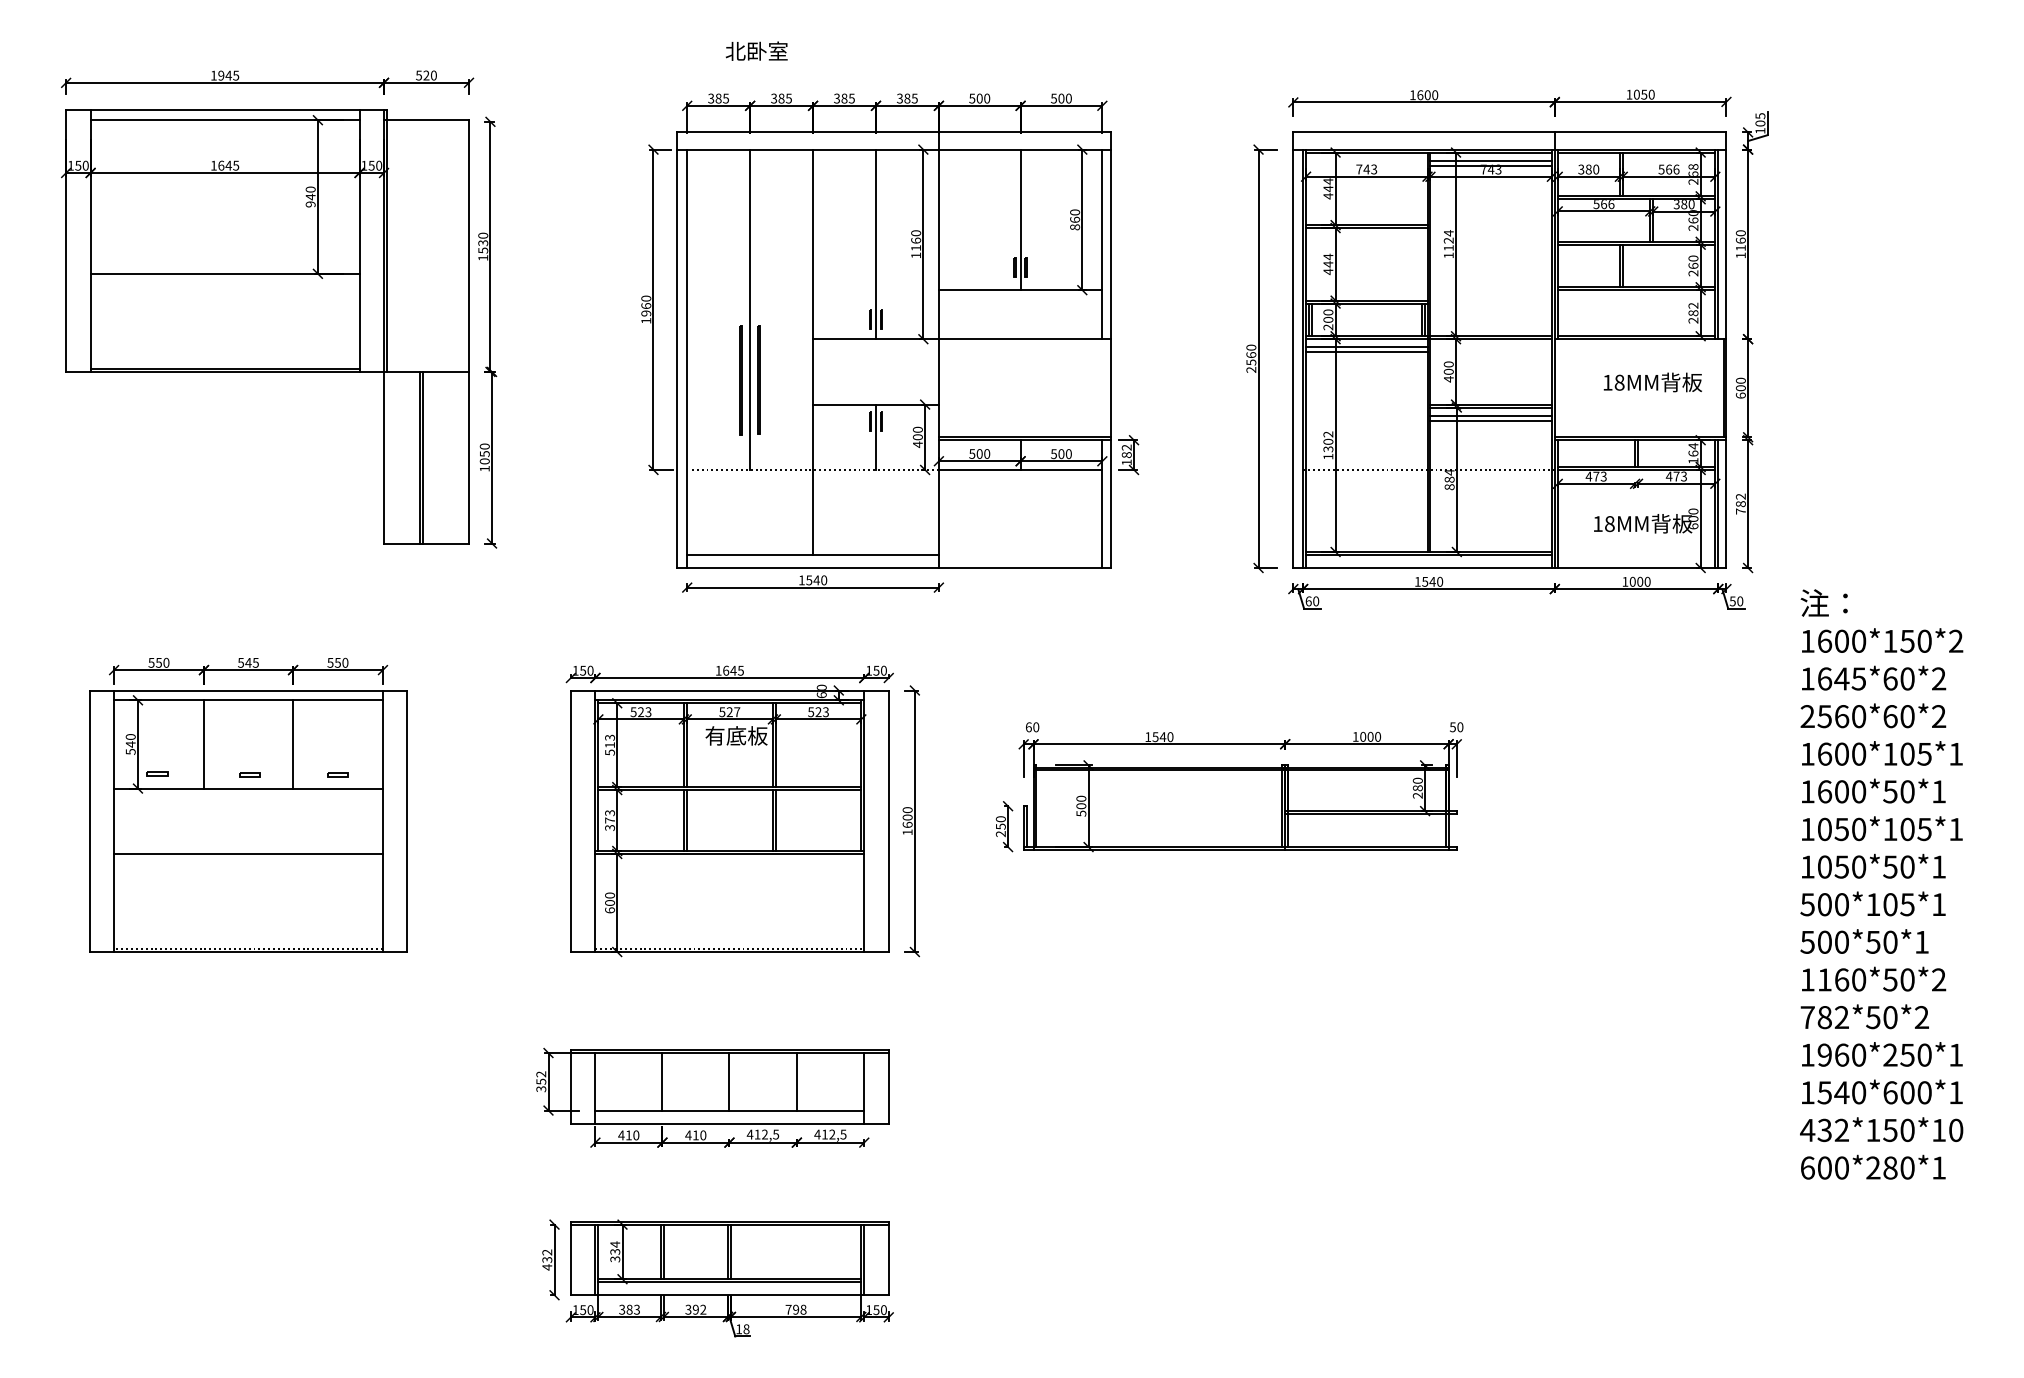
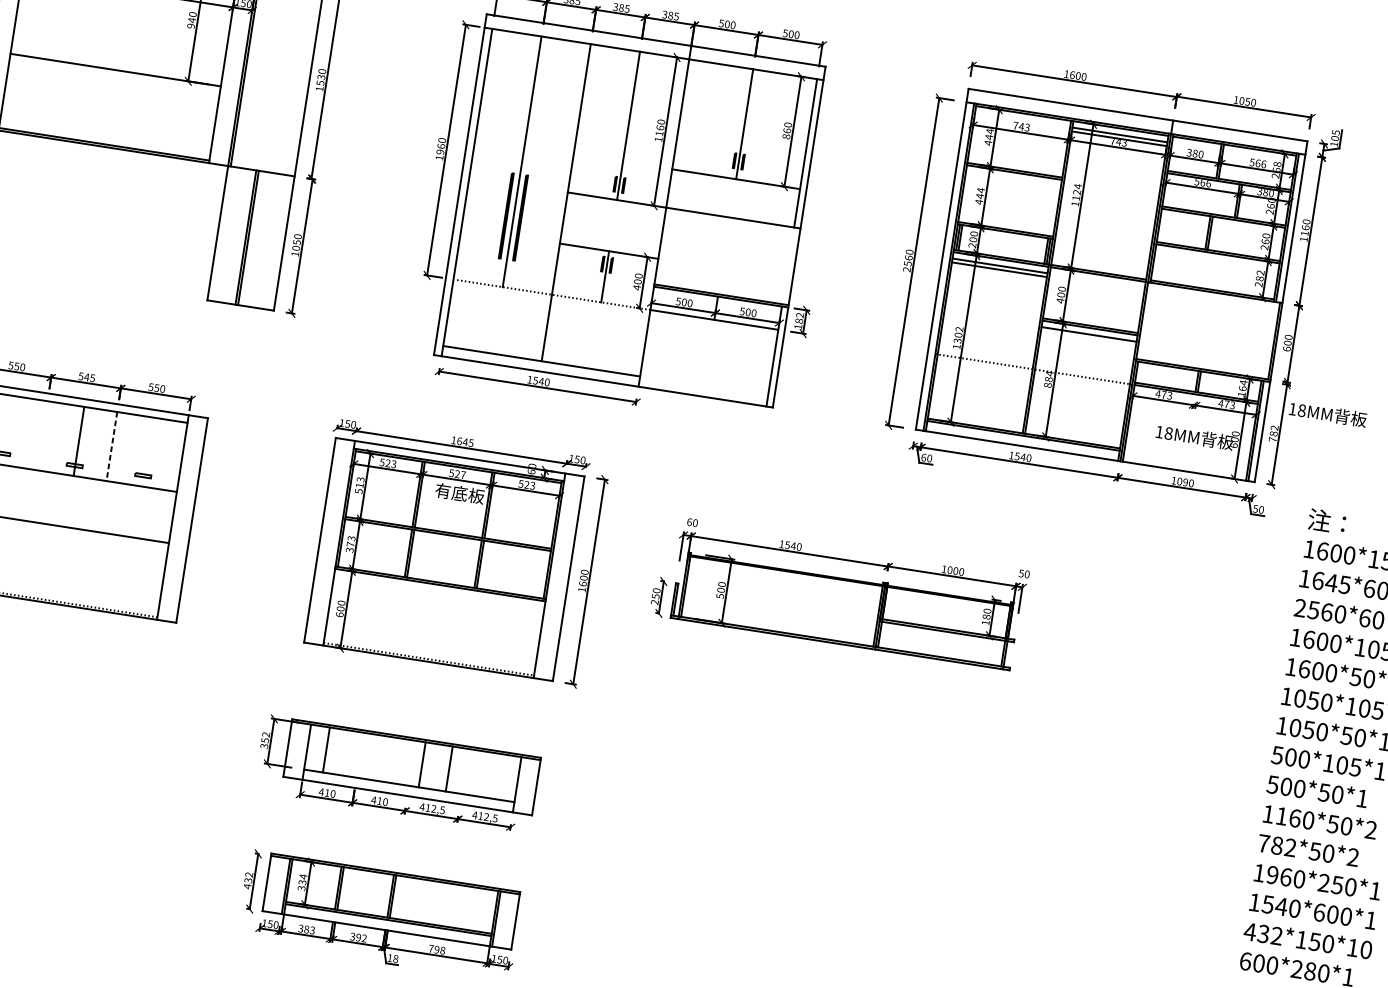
text: (1652, 382) -> (1327, 414), moved
line: (1490, 420) -> (1087, 338), removed
text: (1640, 581) -> (1185, 482), 1000 -> 1090
line: (204, 744) -> (79, 441), moved
line: (293, 744) -> (112, 446), solid -> dashed
text: (1417, 795) -> (985, 622), 280 -> 180
line: (662, 1081) -> (326, 749), moved
line: (729, 1081) -> (449, 768), moved
line: (796, 1081) -> (421, 764), moved

